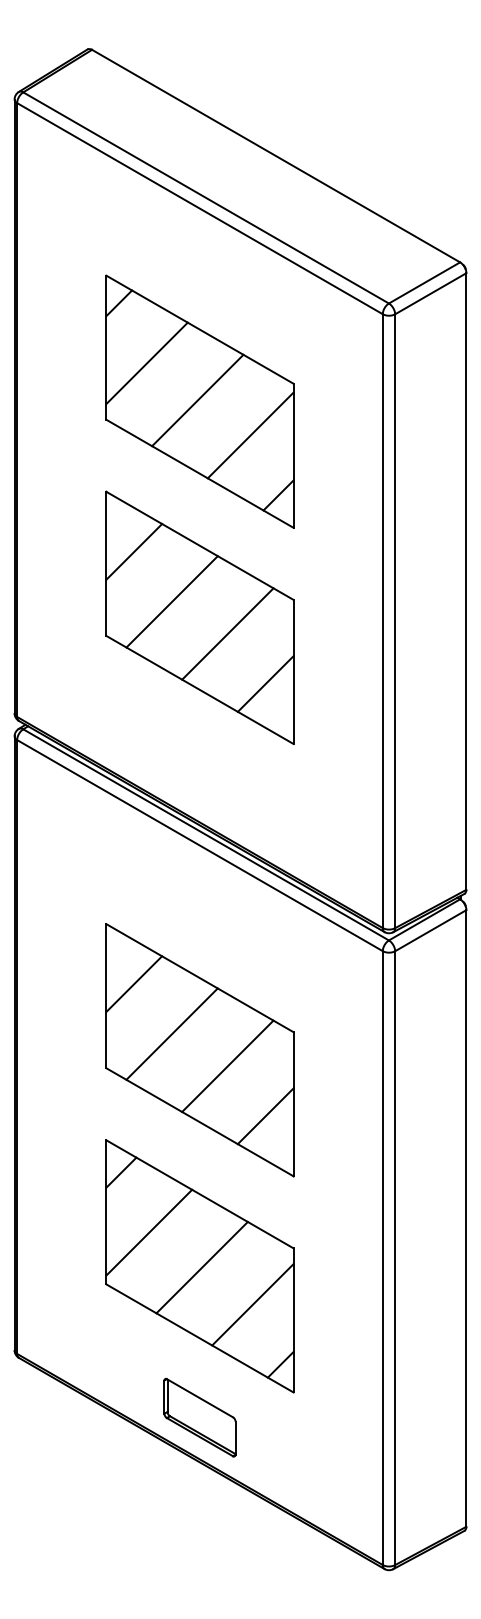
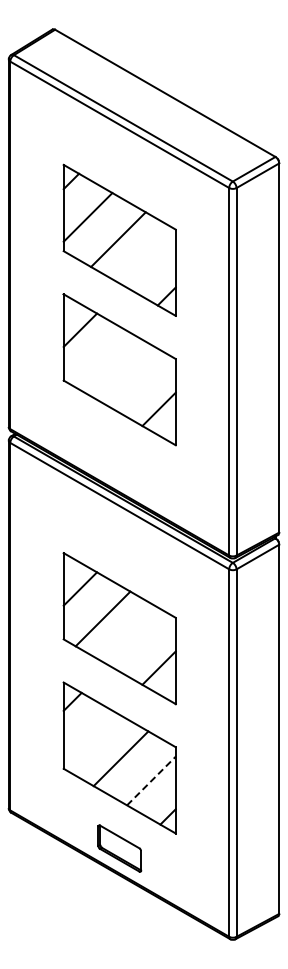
line: (249, 435) -> (149, 260), removed
line: (171, 600) -> (102, 359), removed
line: (227, 634) -> (136, 379), removed
line: (227, 1065) -> (136, 637), removed
line: (149, 1232) -> (89, 737), removed
line: (253, 1303) -> (151, 780), solid -> dashed

